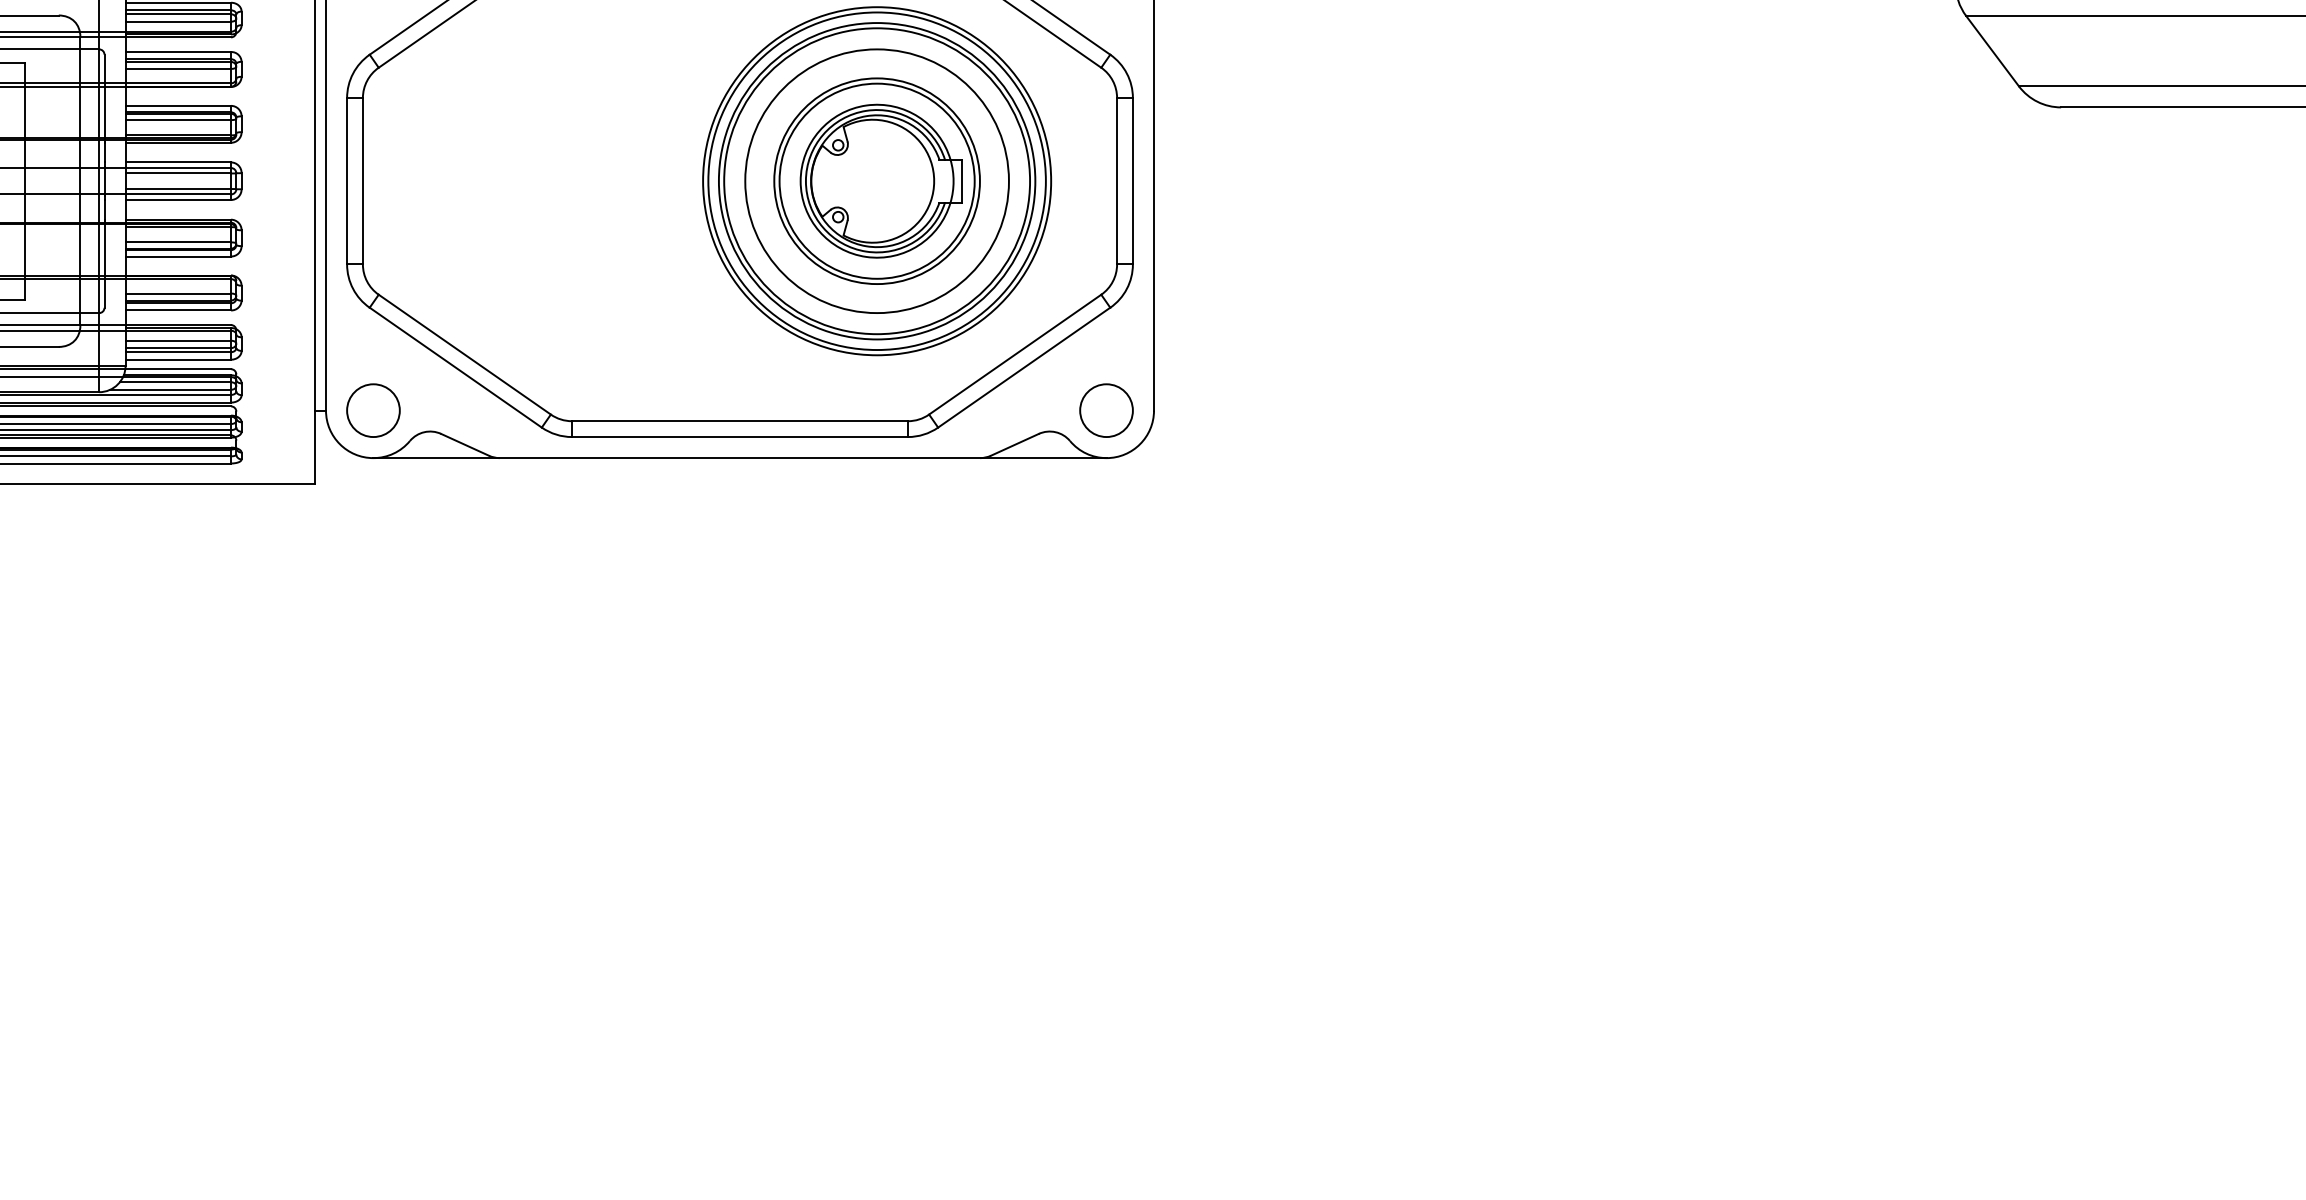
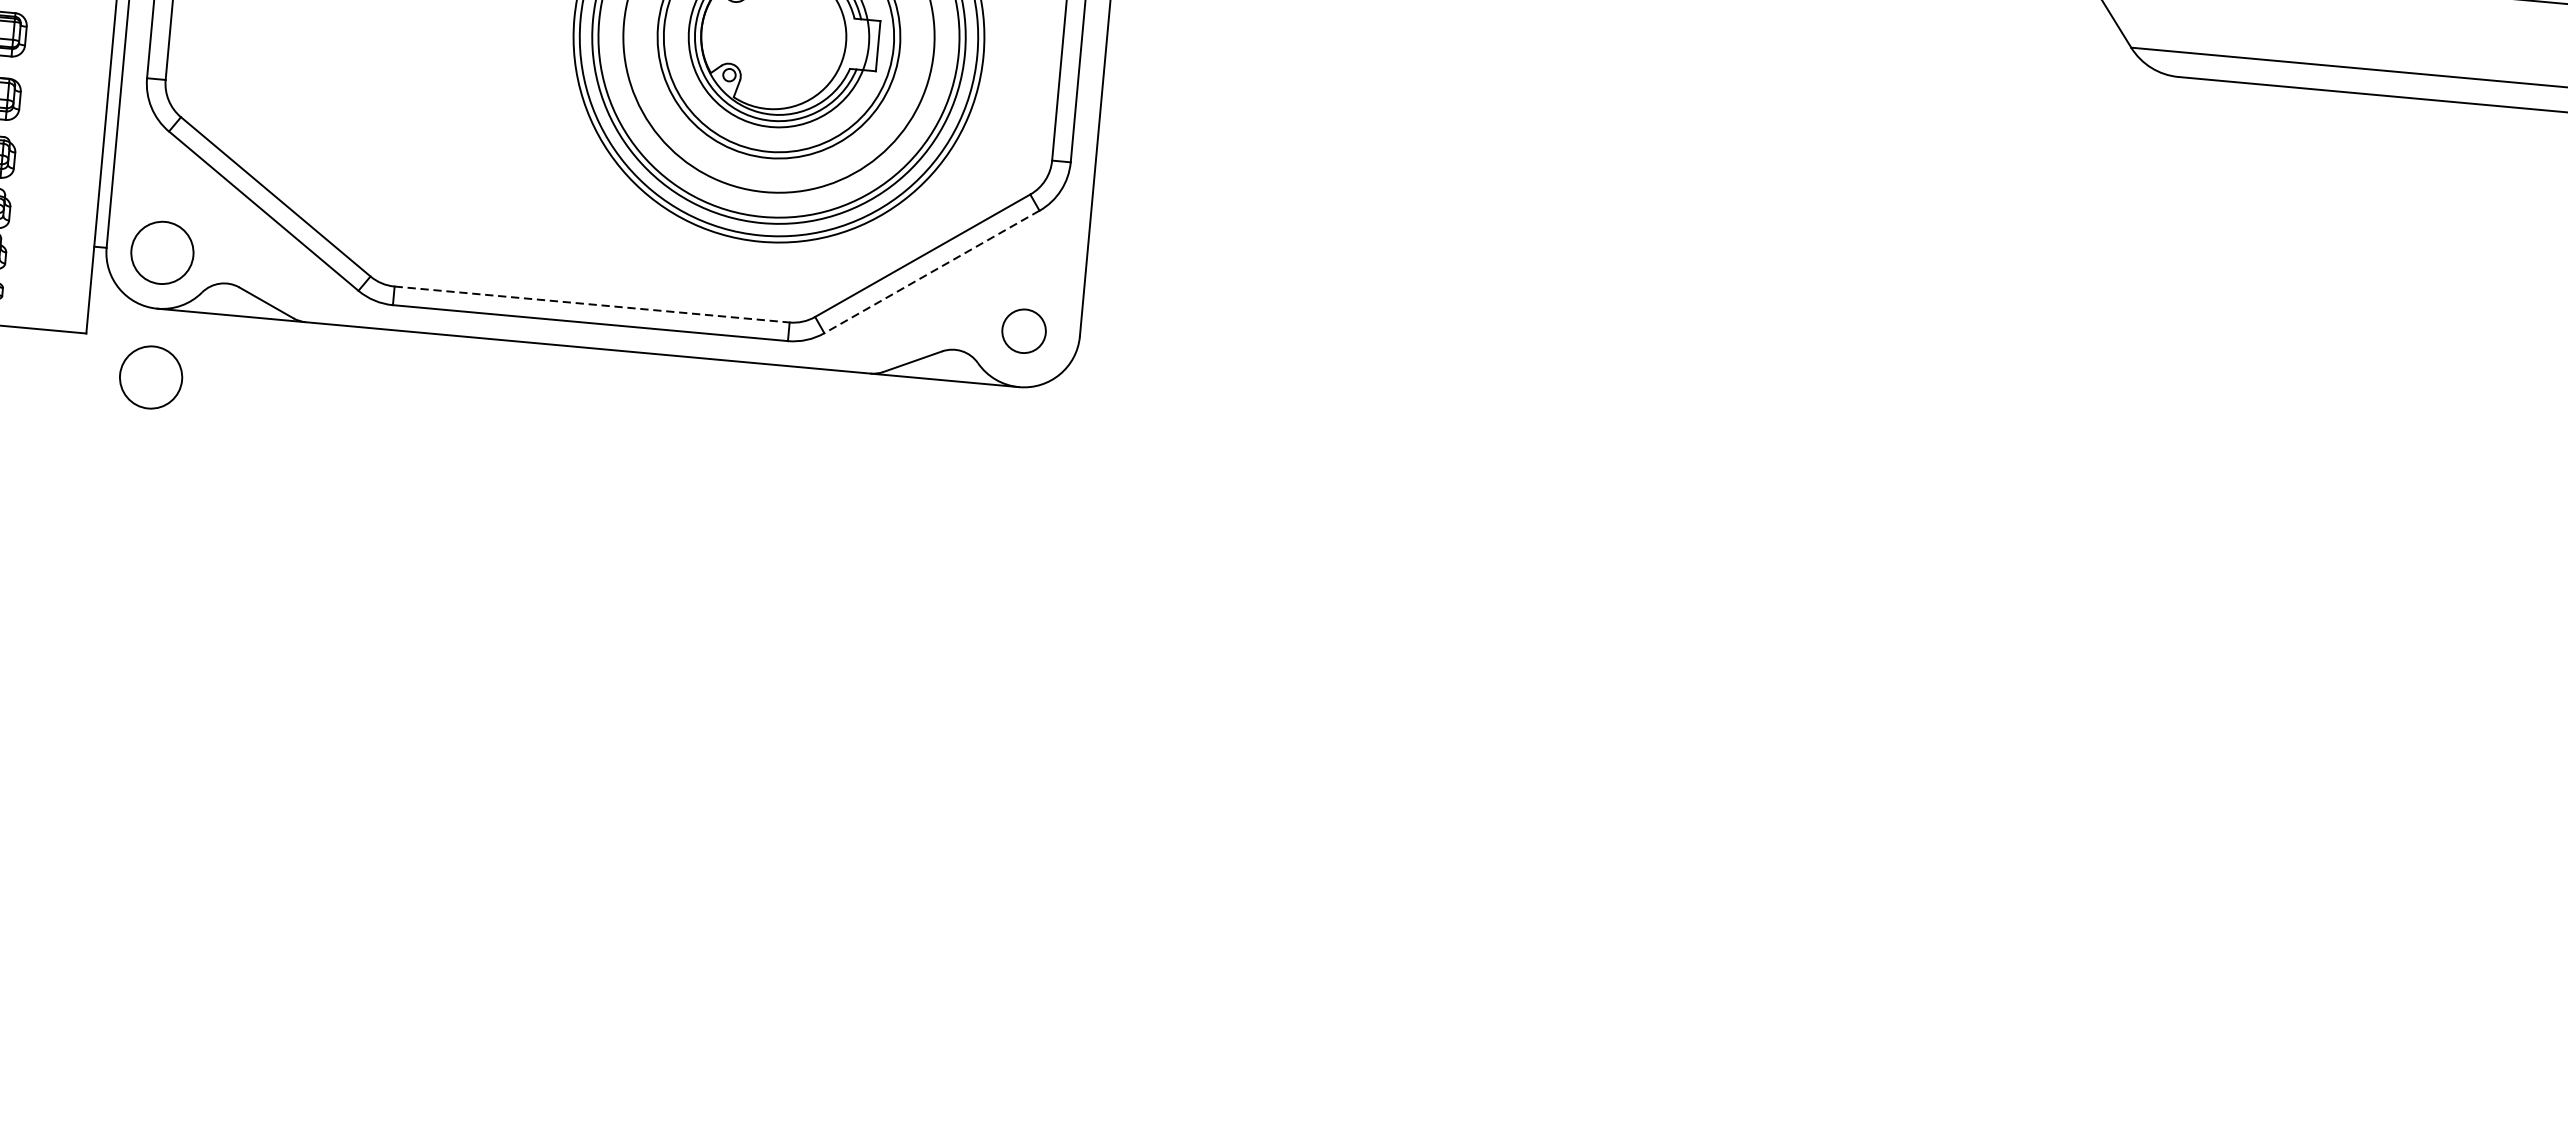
line: (1024, 367) -> (932, 271), solid -> dashed
circle: (1106, 410) -> (1024, 331), size x0.7
line: (740, 421) -> (592, 304), solid -> dashed
circle: (373, 516) -> (151, 377), added

